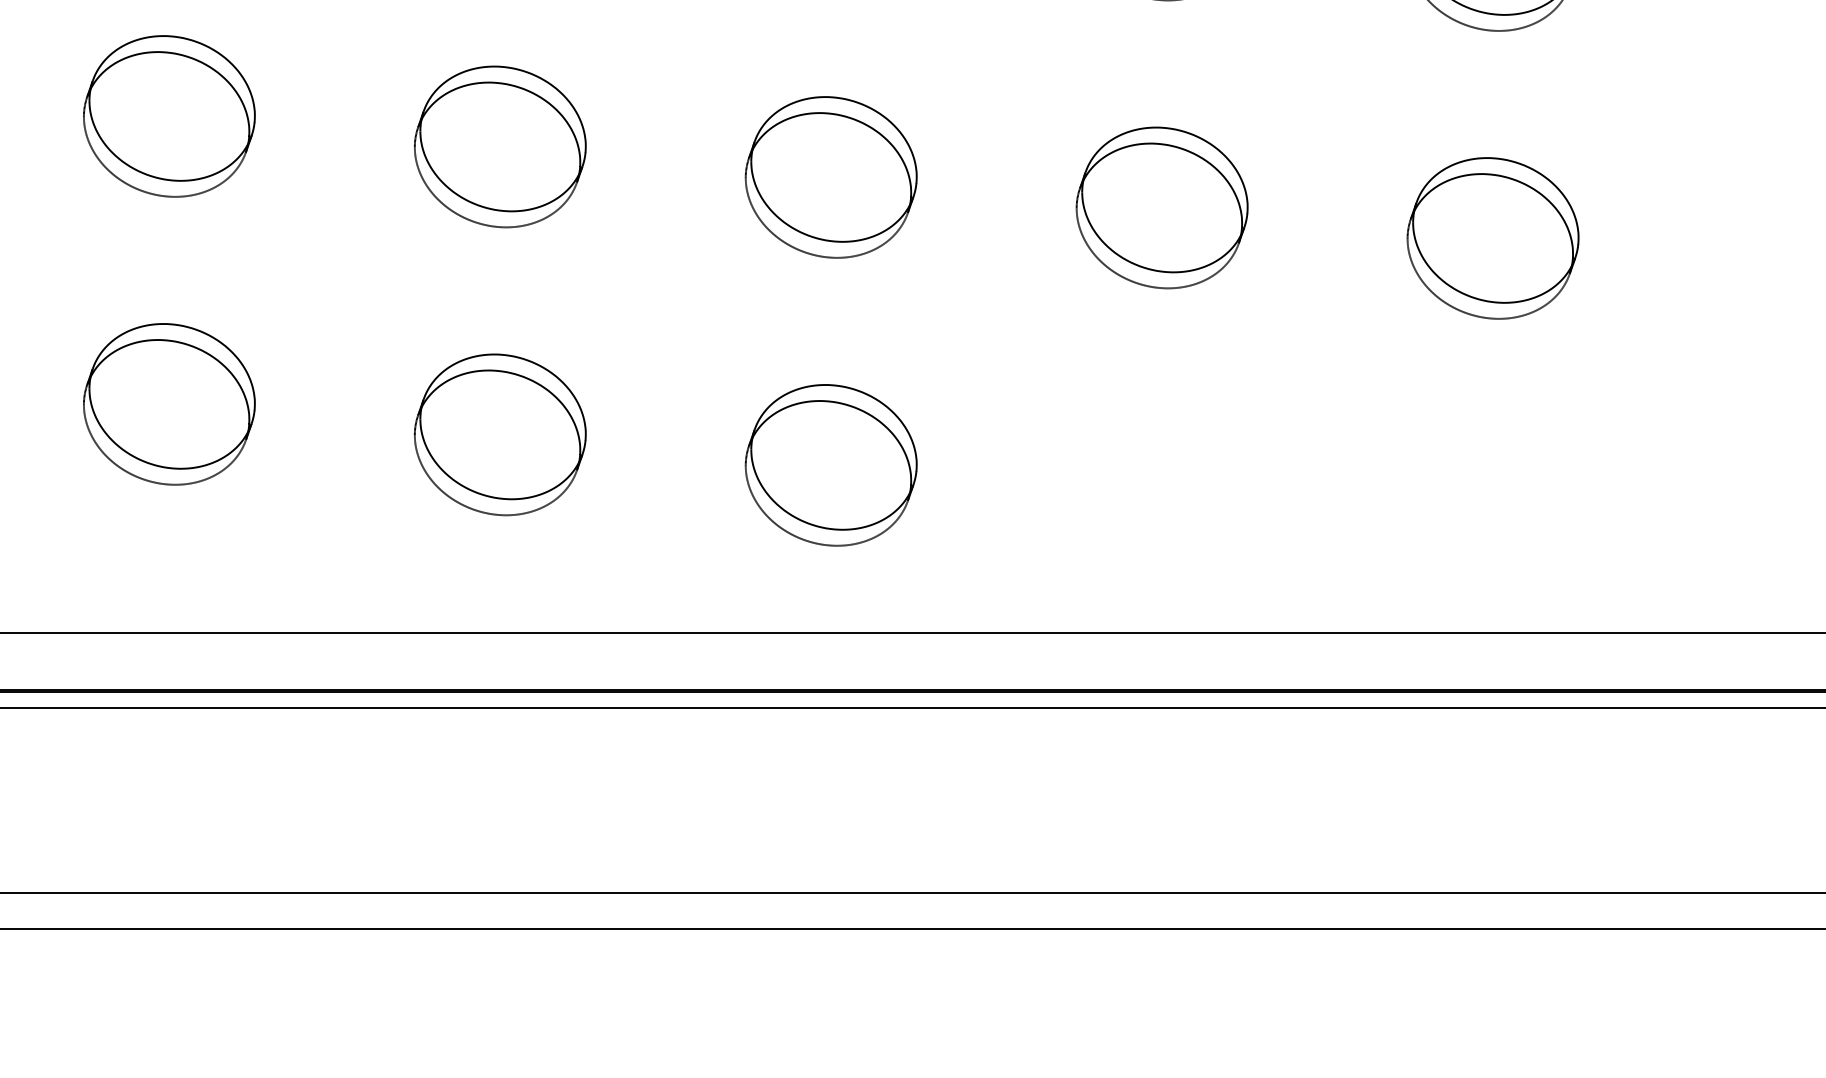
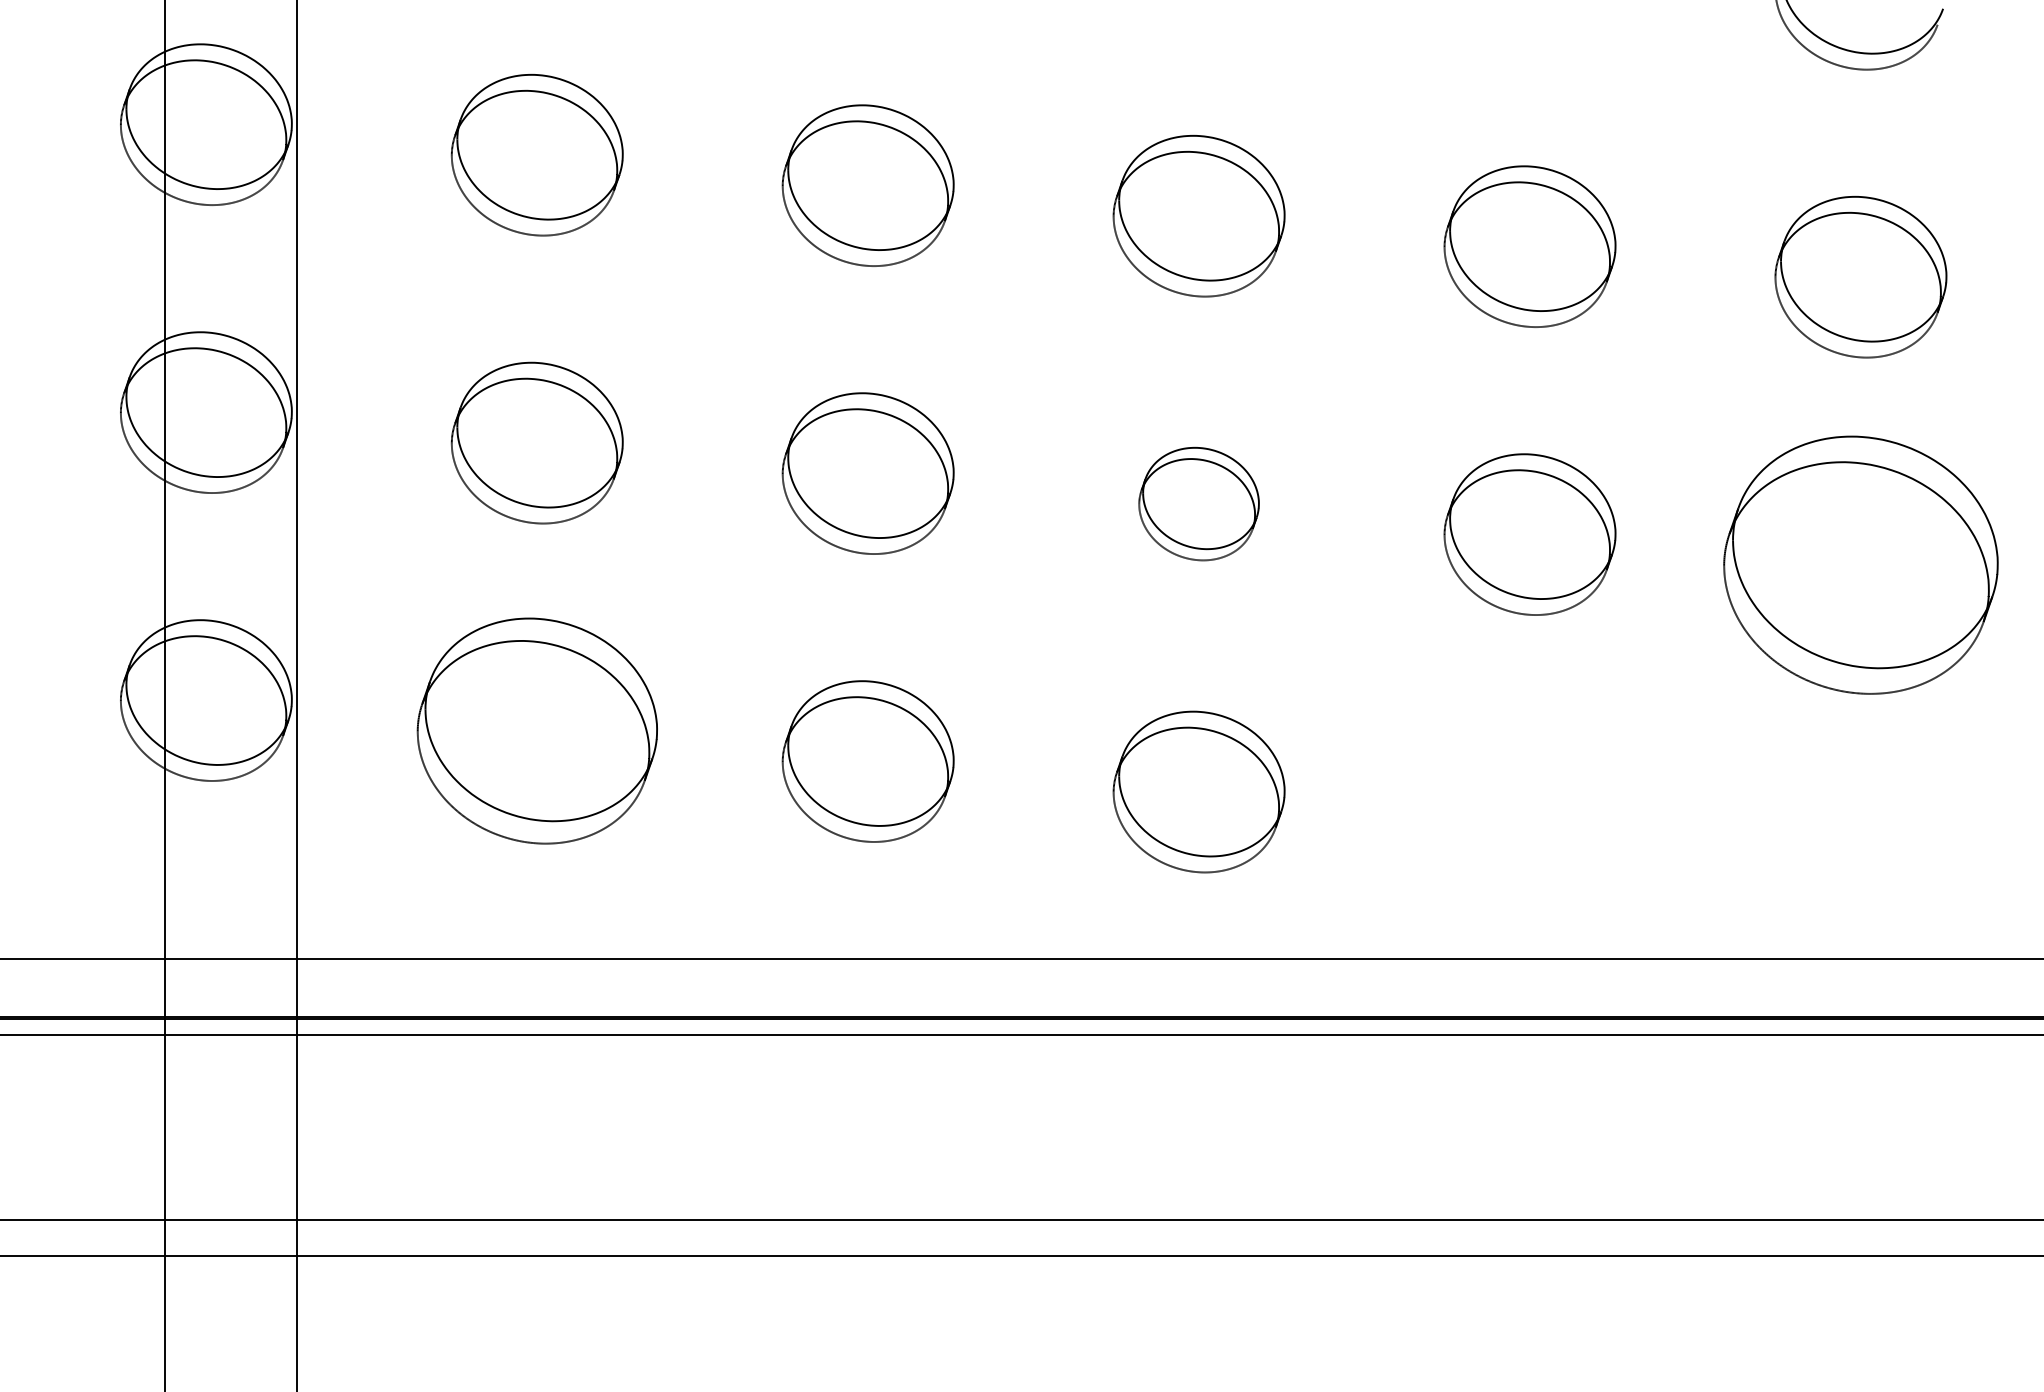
part: (830, 176) -> (1198, 503), size x0.7
part: (1492, 237) -> (1860, 564), size x1.6
part: (168, 403) -> (536, 730), size x1.4

